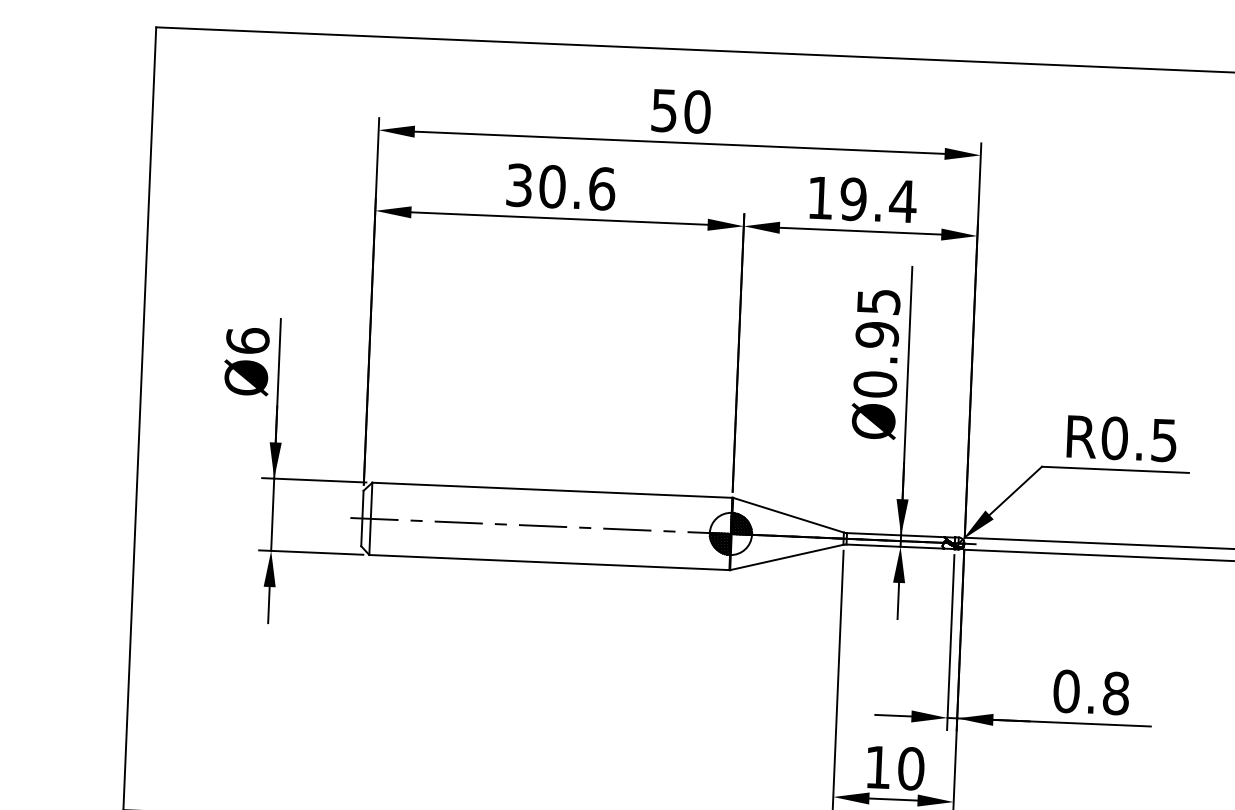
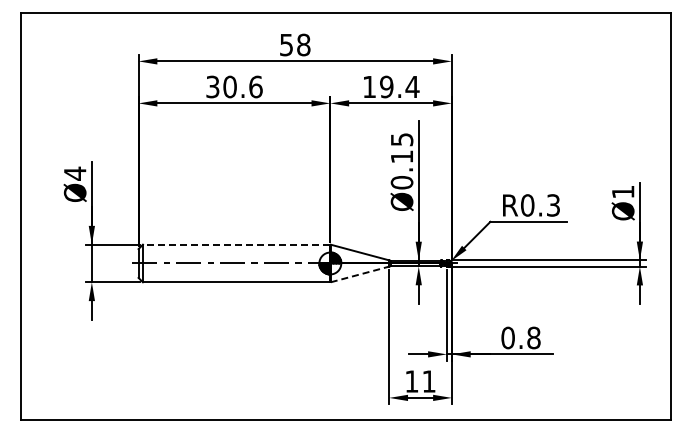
text: (696, 110) -> (303, 44), 50 -> 58
text: (876, 334) -> (401, 156), Ø0.95 -> Ø0.15
text: (246, 340) -> (74, 173), Ø6 -> Ø4
text: (1164, 440) -> (553, 205), R0.5 -> R0.3
line: (552, 489) -> (236, 244), solid -> dashed
line: (787, 557) -> (360, 274), solid -> dashed
text: (910, 768) -> (428, 381), 10 -> 11

